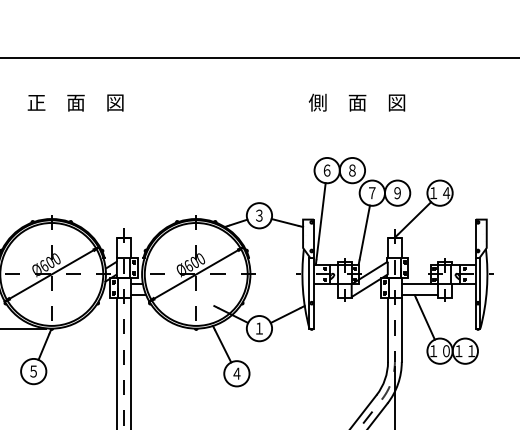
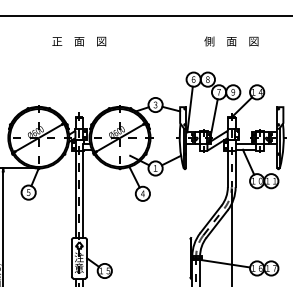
text: (76, 102) -> (79, 41), moved
text: (357, 102) -> (231, 41), moved

